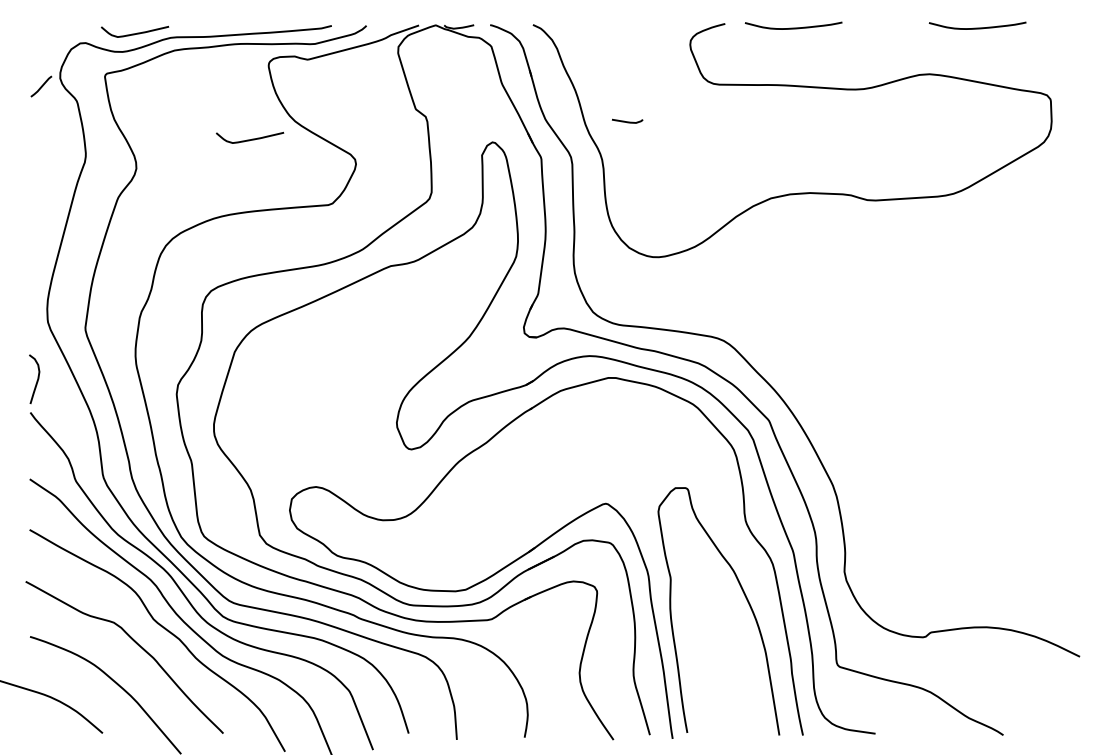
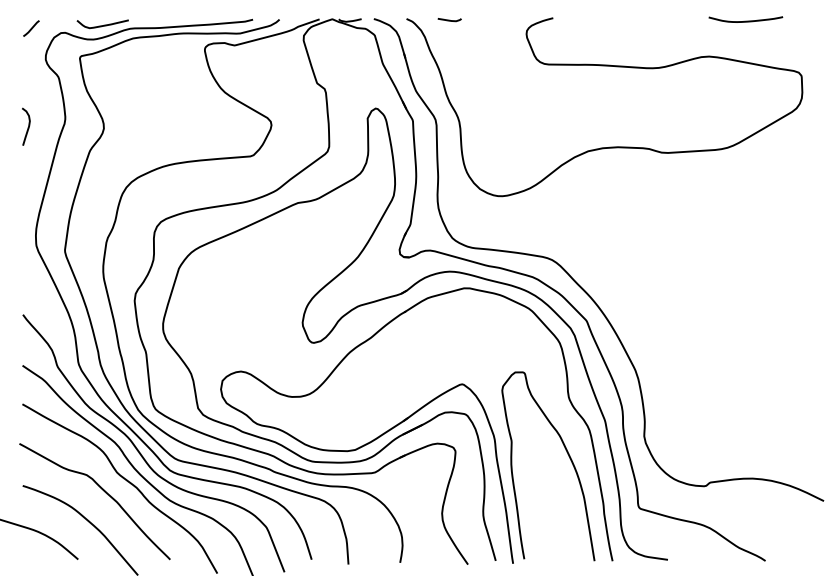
curve: (793, 27) -> (605, 20), removed
line: (41, 86) -> (31, 28), moved
curve: (627, 121) -> (449, 20), moved
curve: (250, 139) -> (190, 106), removed
curve: (36, 380) -> (27, 127), moved

